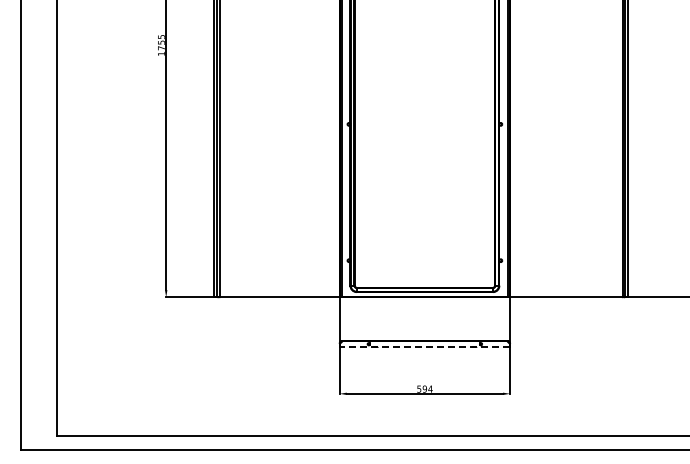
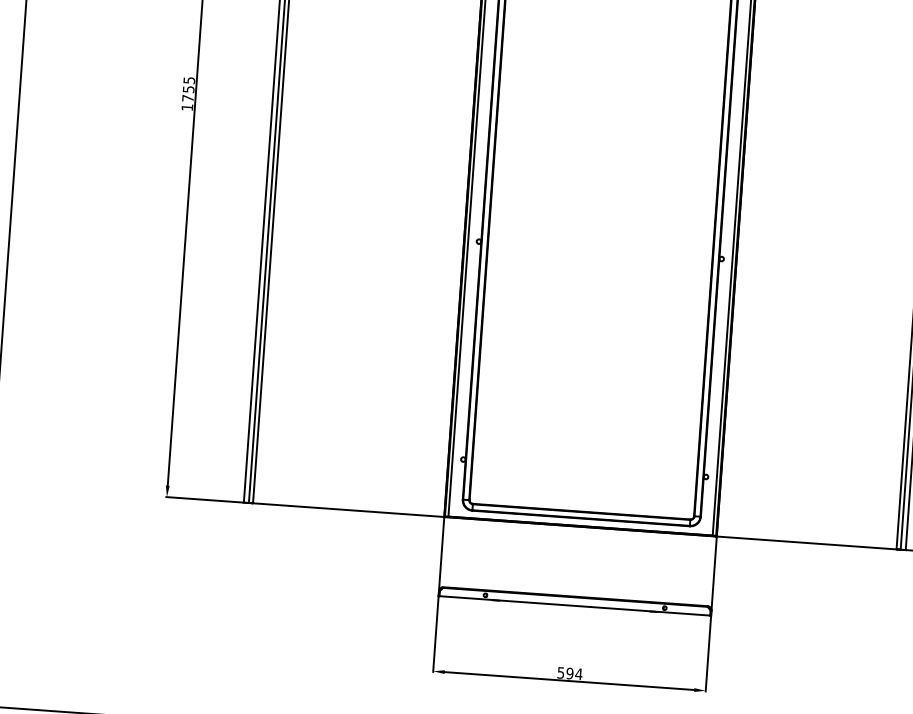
line: (424, 346) -> (574, 605), dashed -> solid

